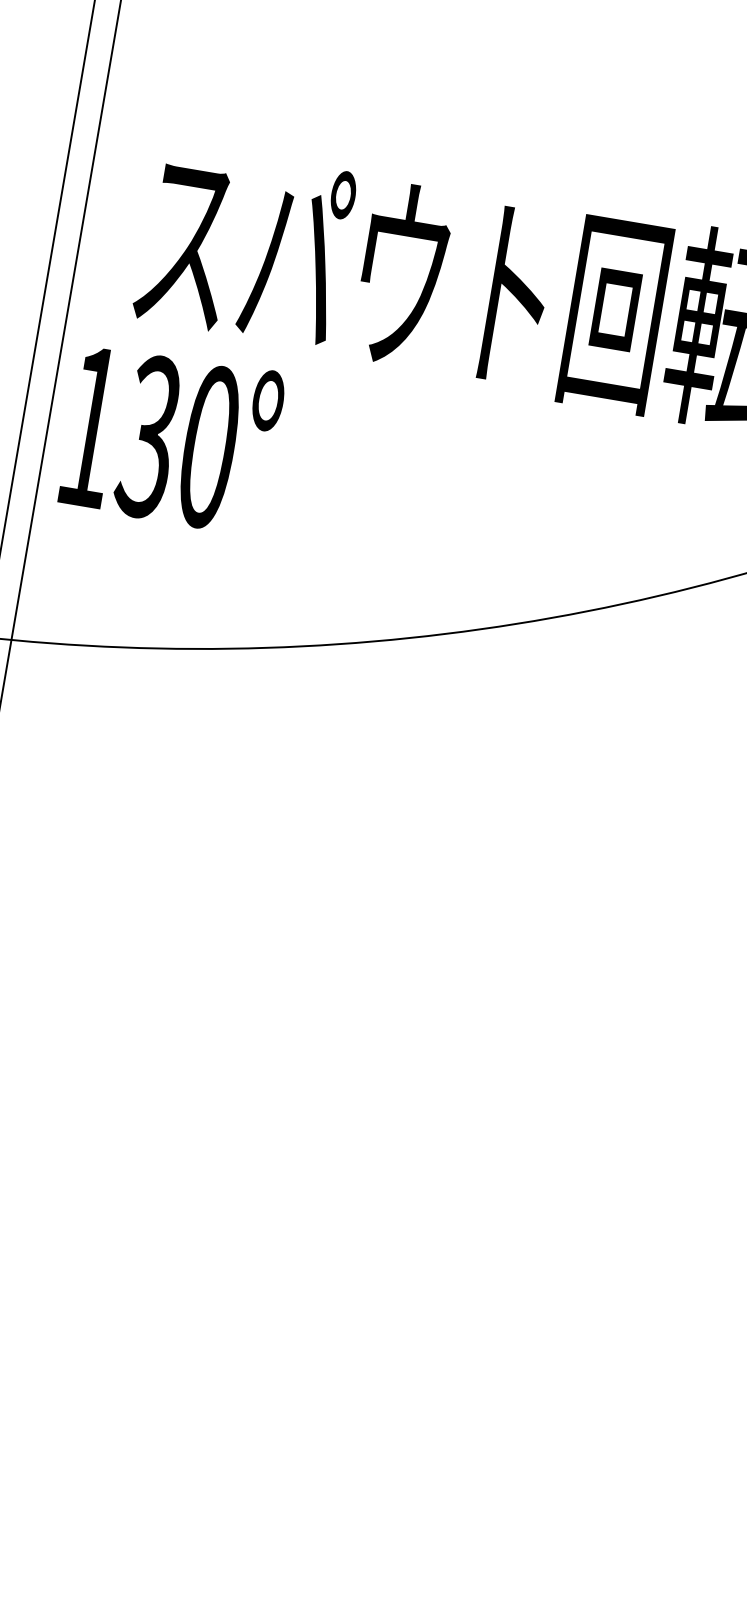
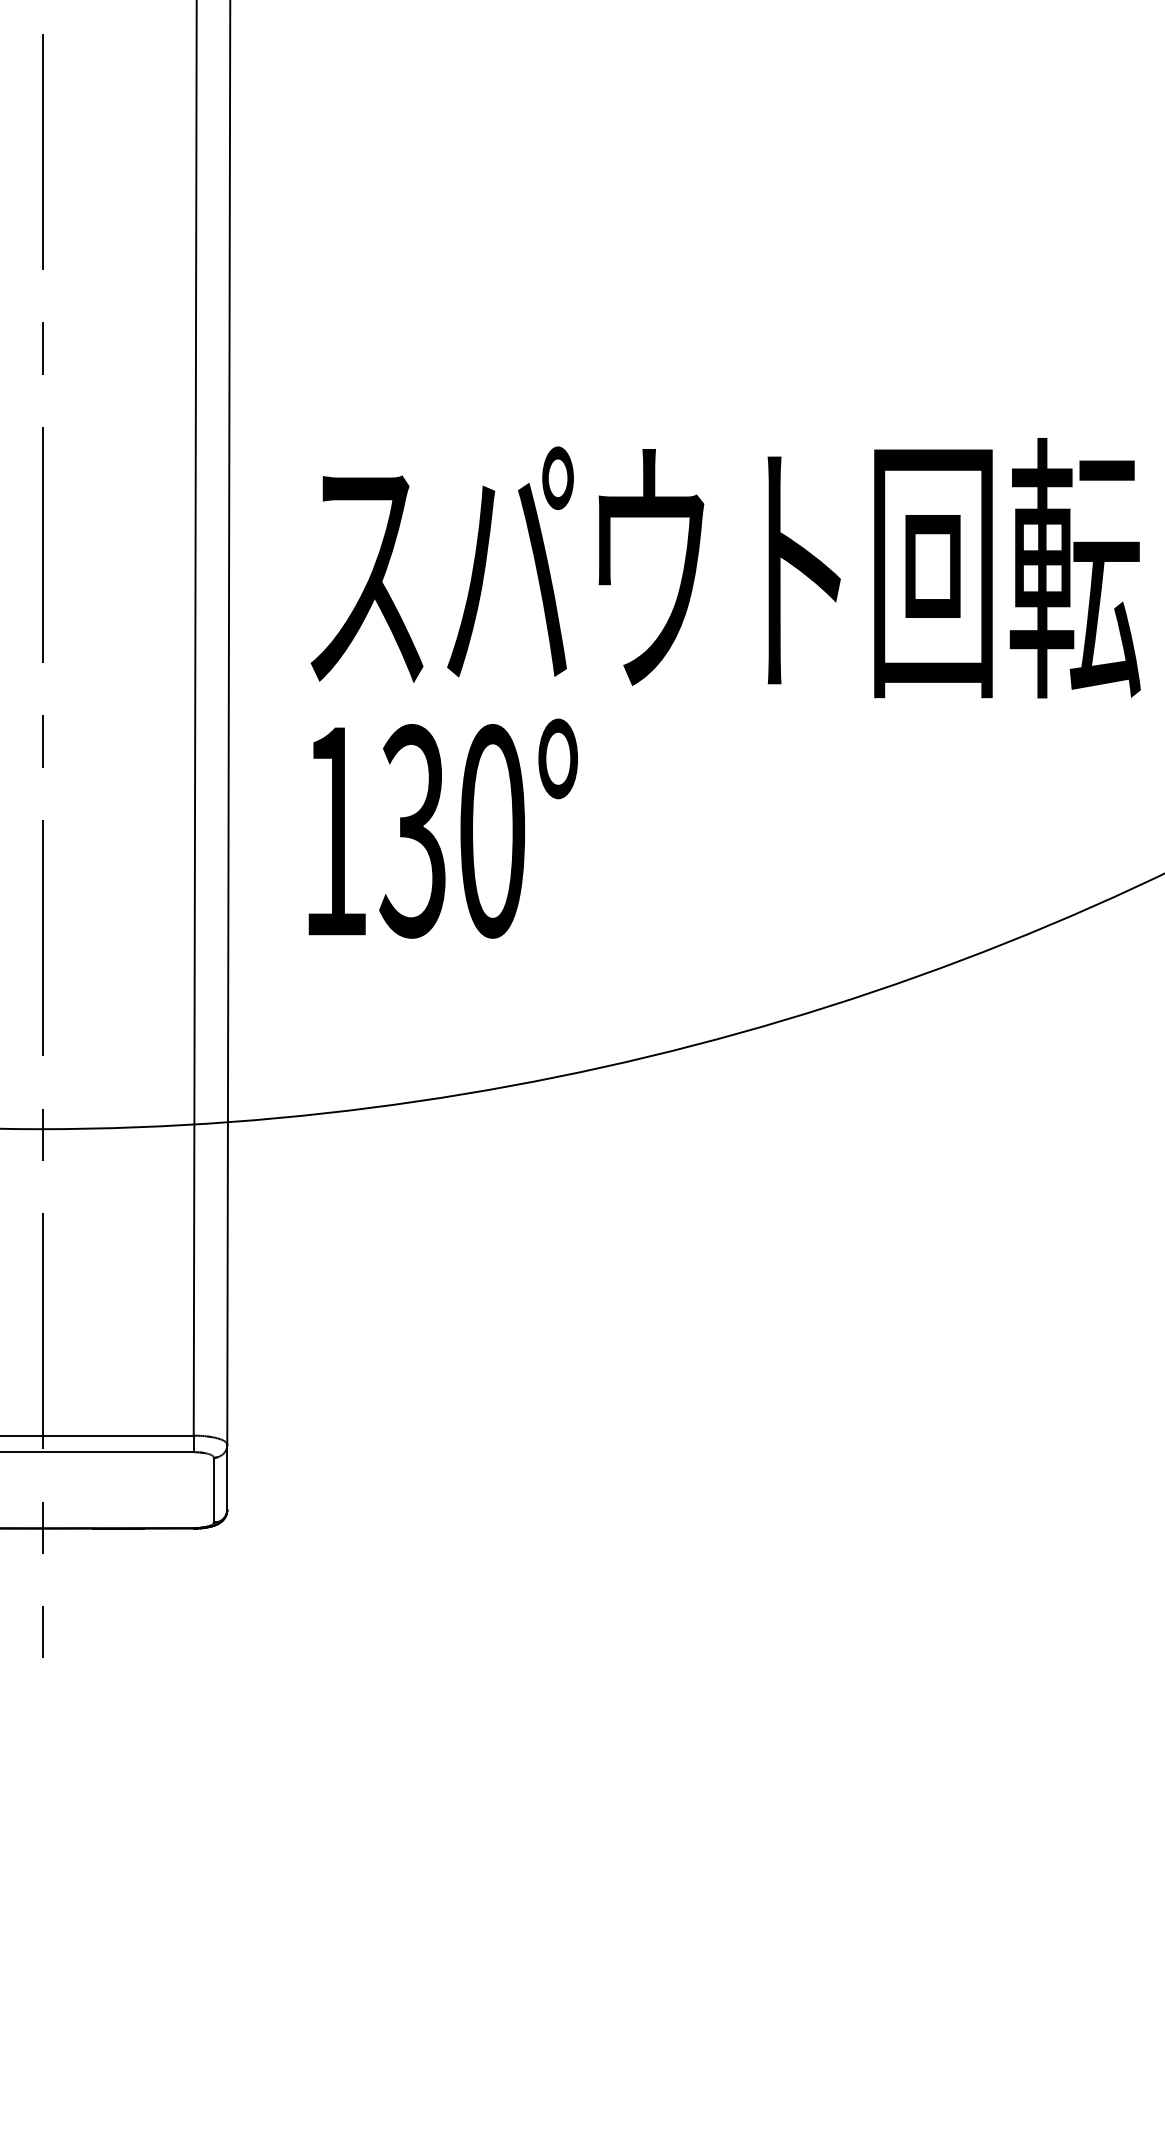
text: (171, 438) -> (442, 828), moved

